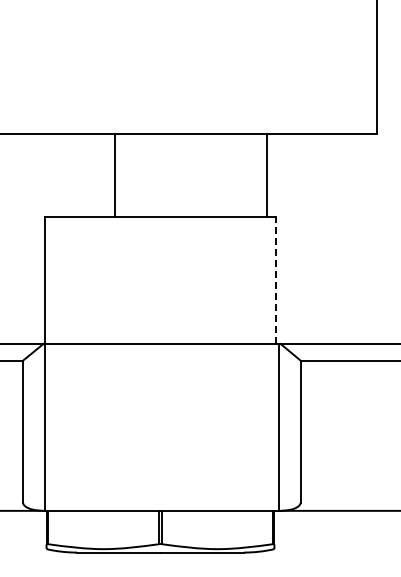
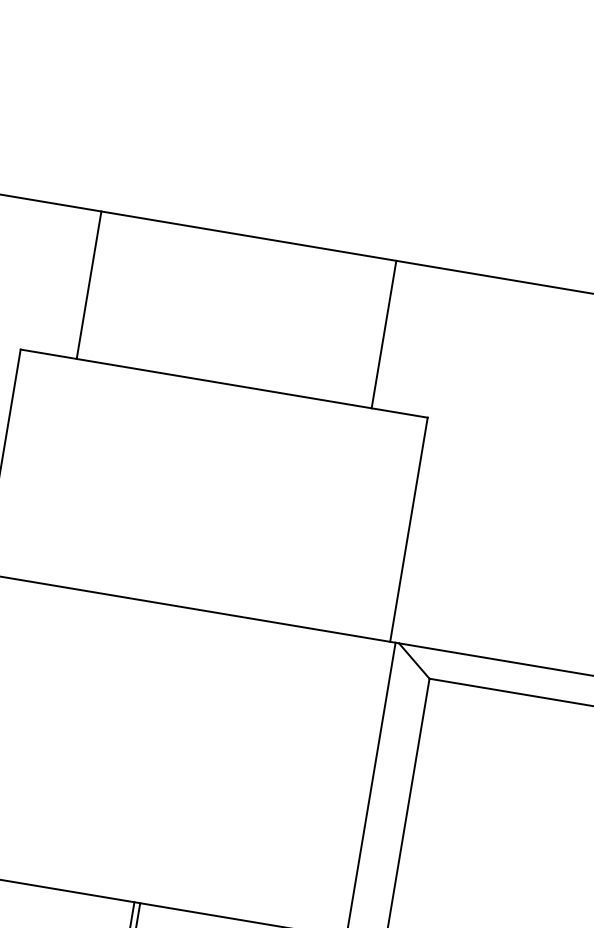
line: (115, 175) -> (89, 285), moved
line: (266, 175) -> (383, 334), moved
line: (275, 280) -> (408, 529), dashed -> solid

